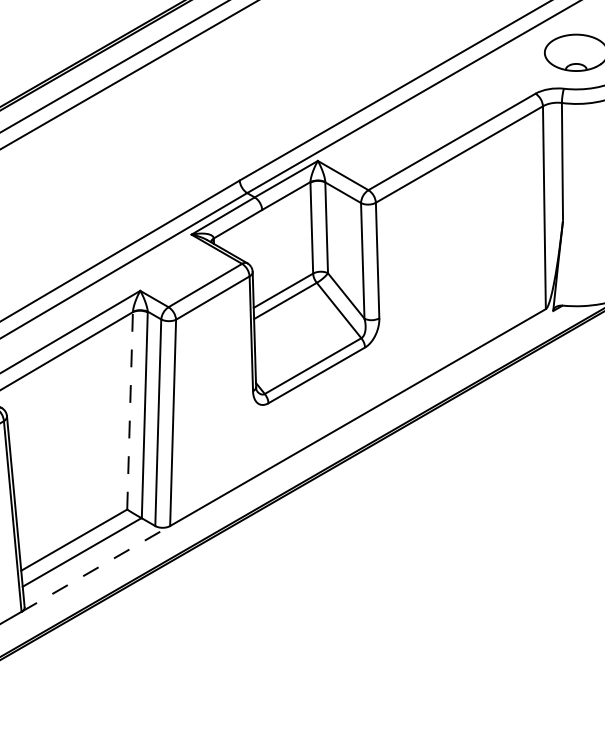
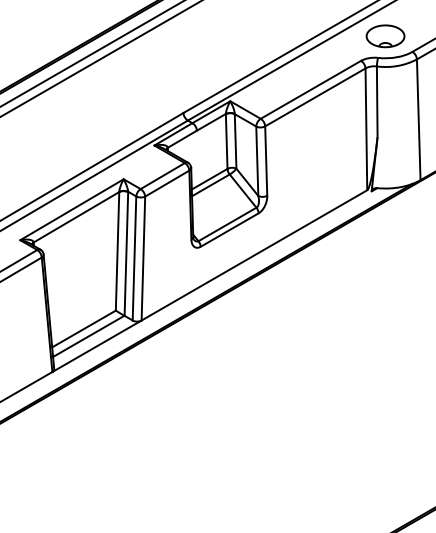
line: (129, 409) -> (117, 250), dashed -> solid
line: (96, 569) -> (97, 346), dashed -> solid

